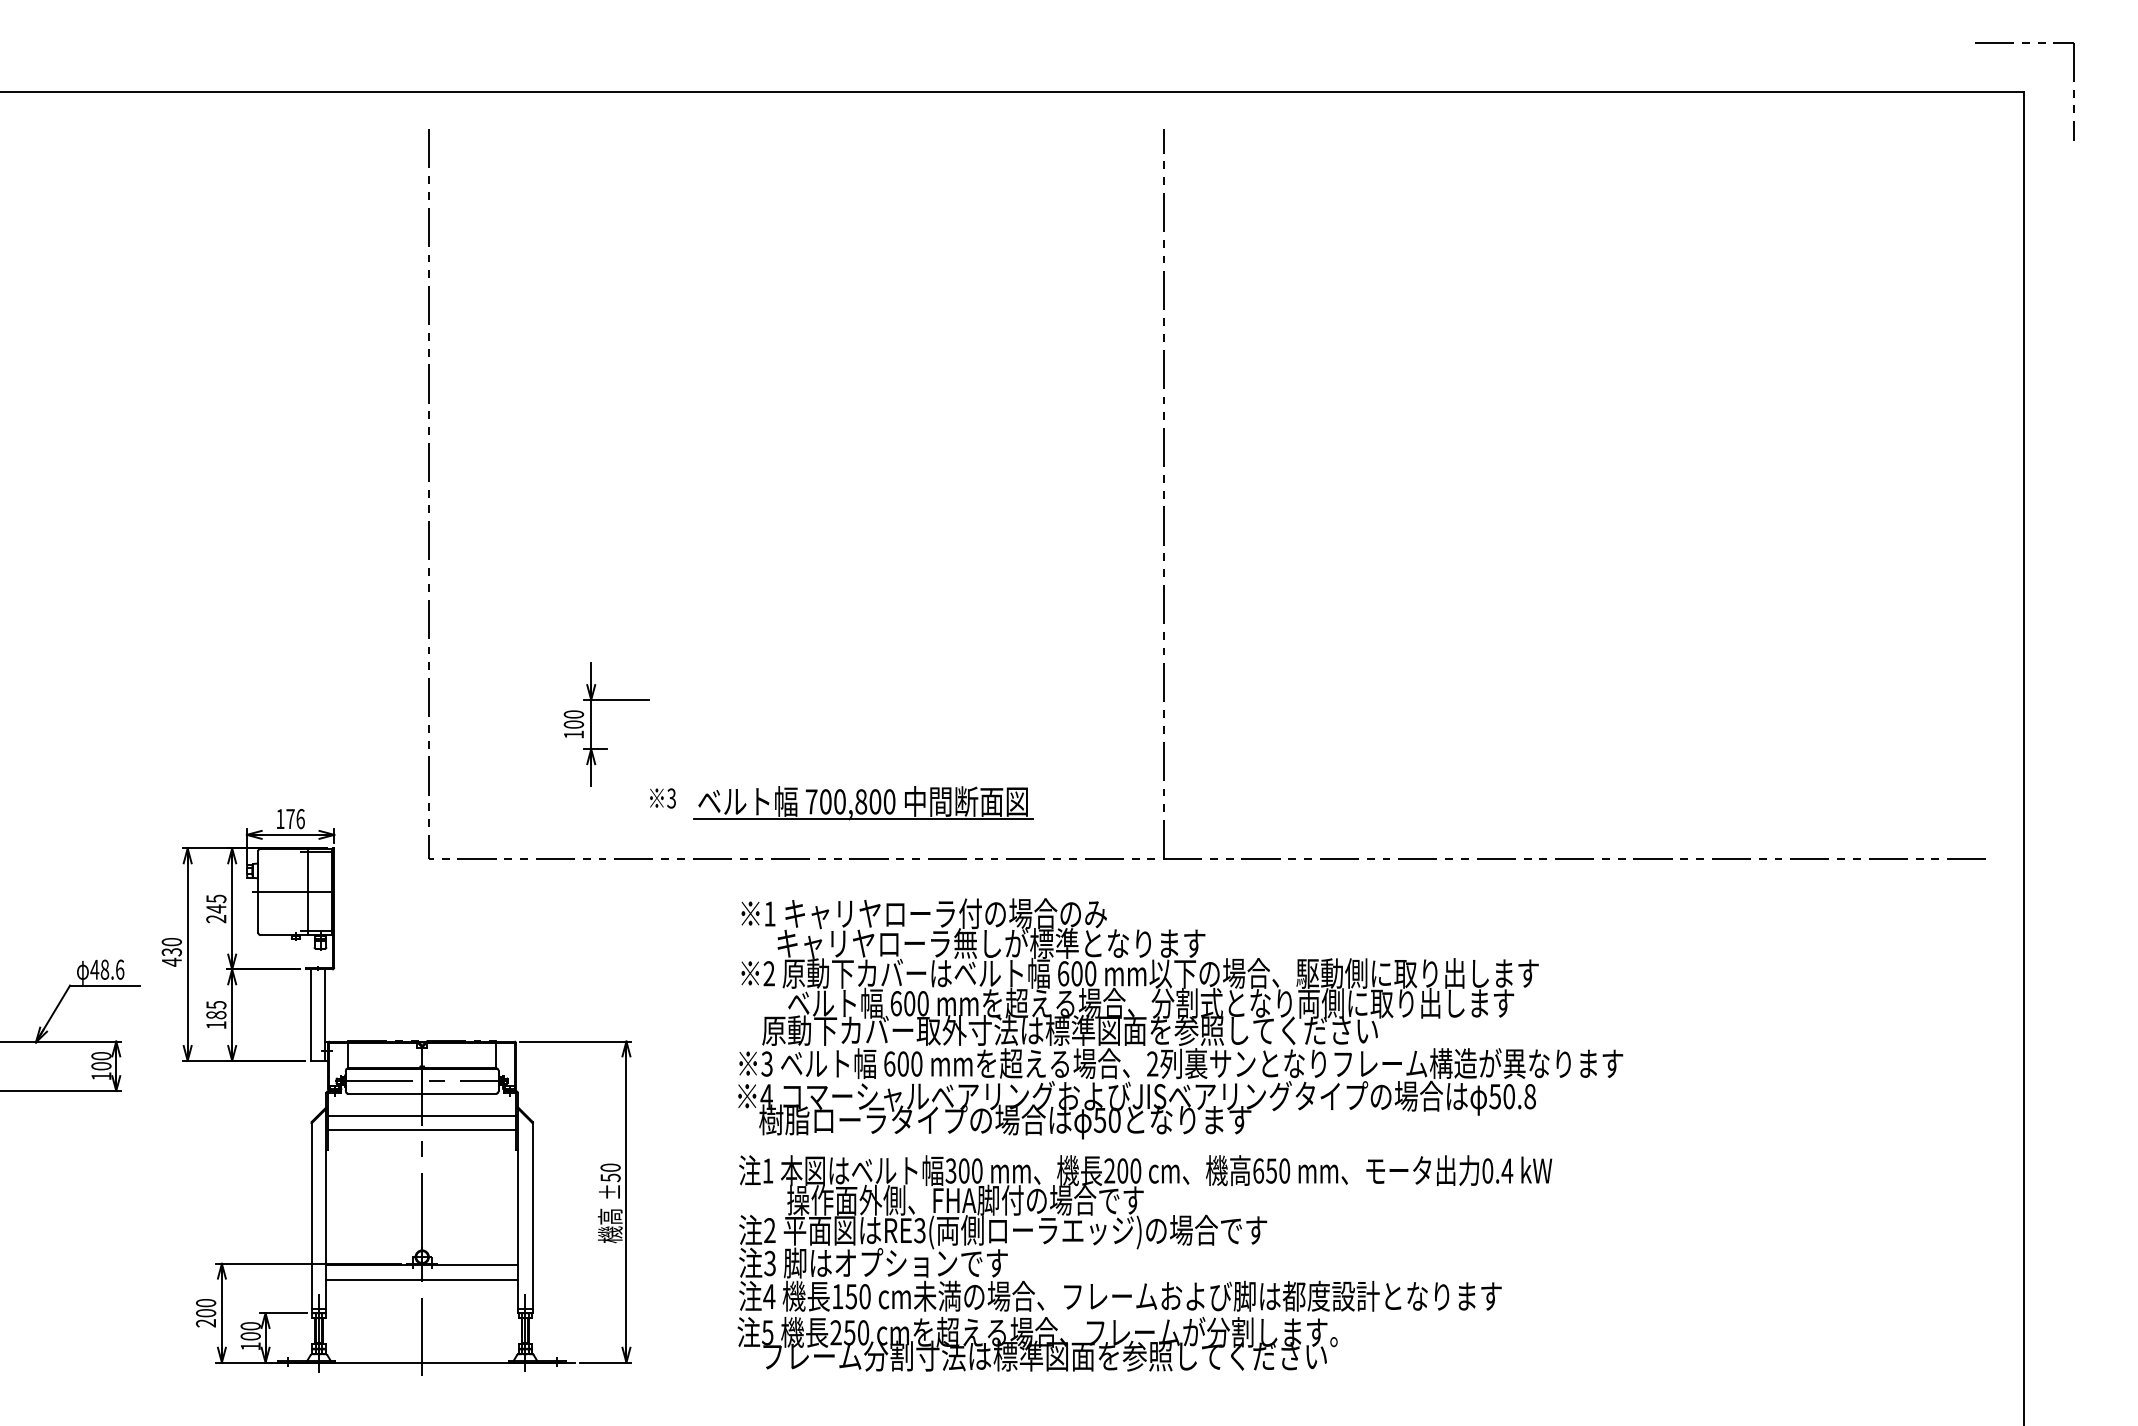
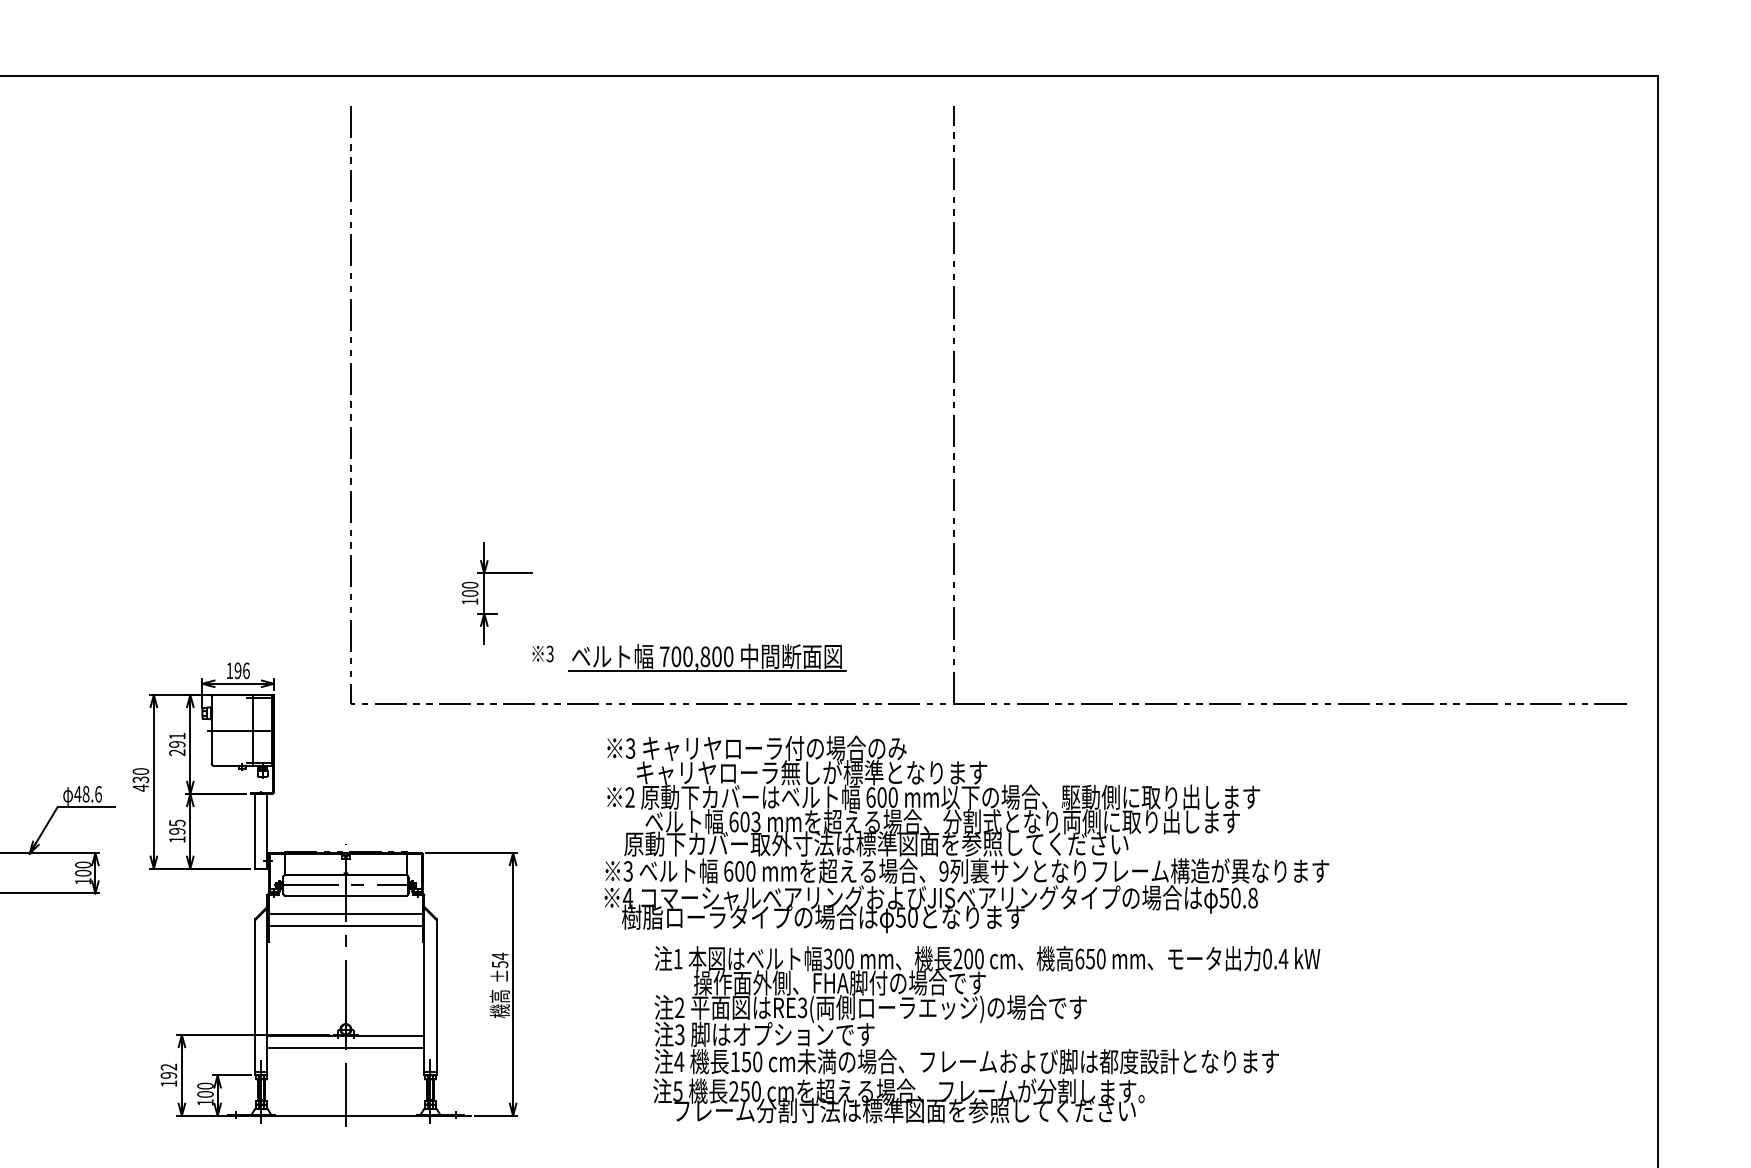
part: (2024, 43) -> (1657, 35), removed
text: (290, 818) -> (238, 670), 176 -> 196
text: (216, 903) -> (177, 739), 245 -> 291
text: (769, 913) -> (630, 748), 1 -> 3
text: (922, 1003) -> (755, 821), 600 -> 603
text: (216, 1015) -> (177, 831), 185 -> 195
text: (1152, 1063) -> (943, 870), 2 -> 9
text: (610, 1167) -> (500, 956), ±50 -> ±54
text: (1144, 1263) -> (986, 1034), moved
text: (206, 1313) -> (169, 1075), 200 -> 192

